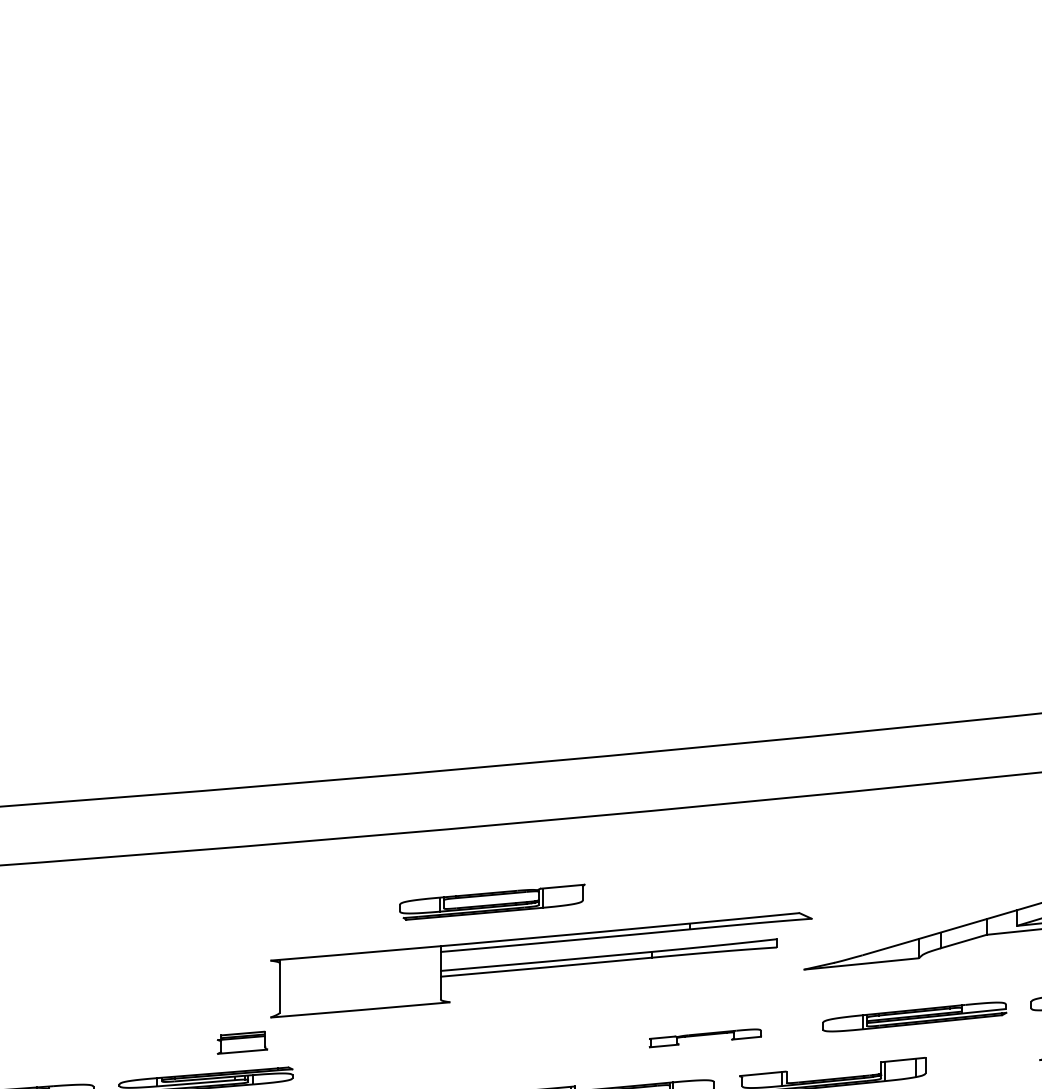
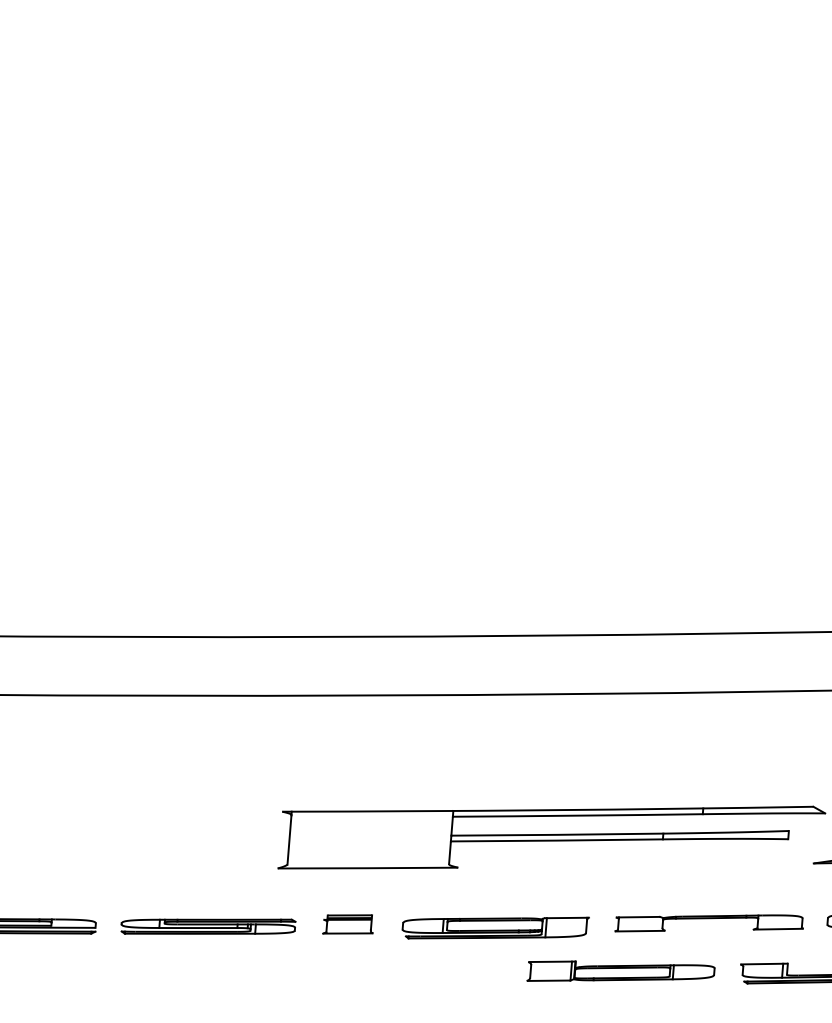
part: (492, 901) -> (495, 927), moved
part: (705, 1038) -> (709, 924), size x1.67
part: (242, 1042) -> (348, 924), moved

